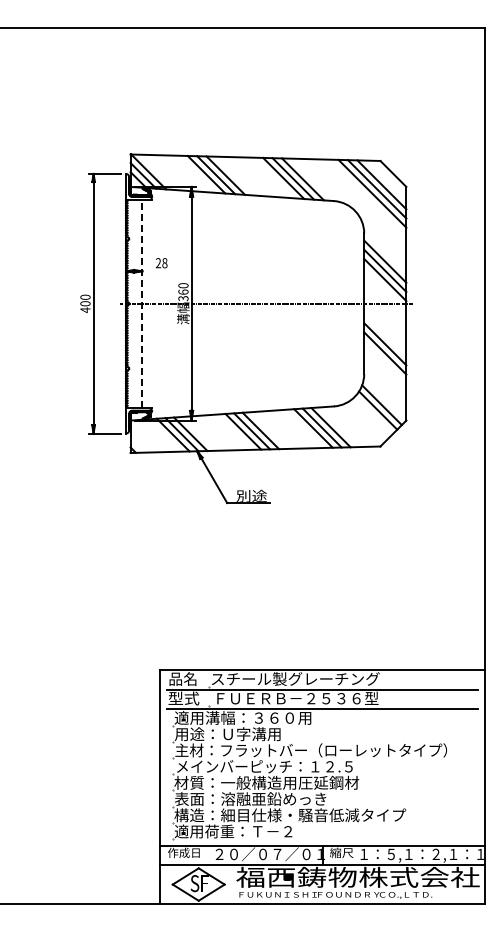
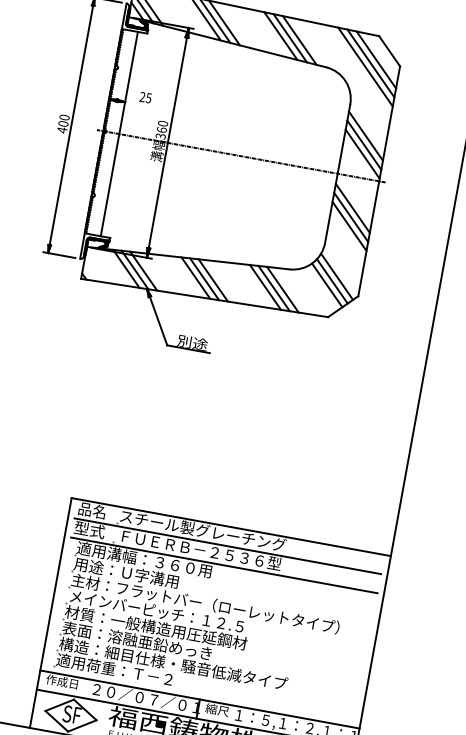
text: (164, 262) -> (148, 97), 28 -> 25
line: (142, 303) -> (119, 133), dashed -> solid
line: (385, 335) -> (352, 208), added
line: (373, 415) -> (326, 285), added

